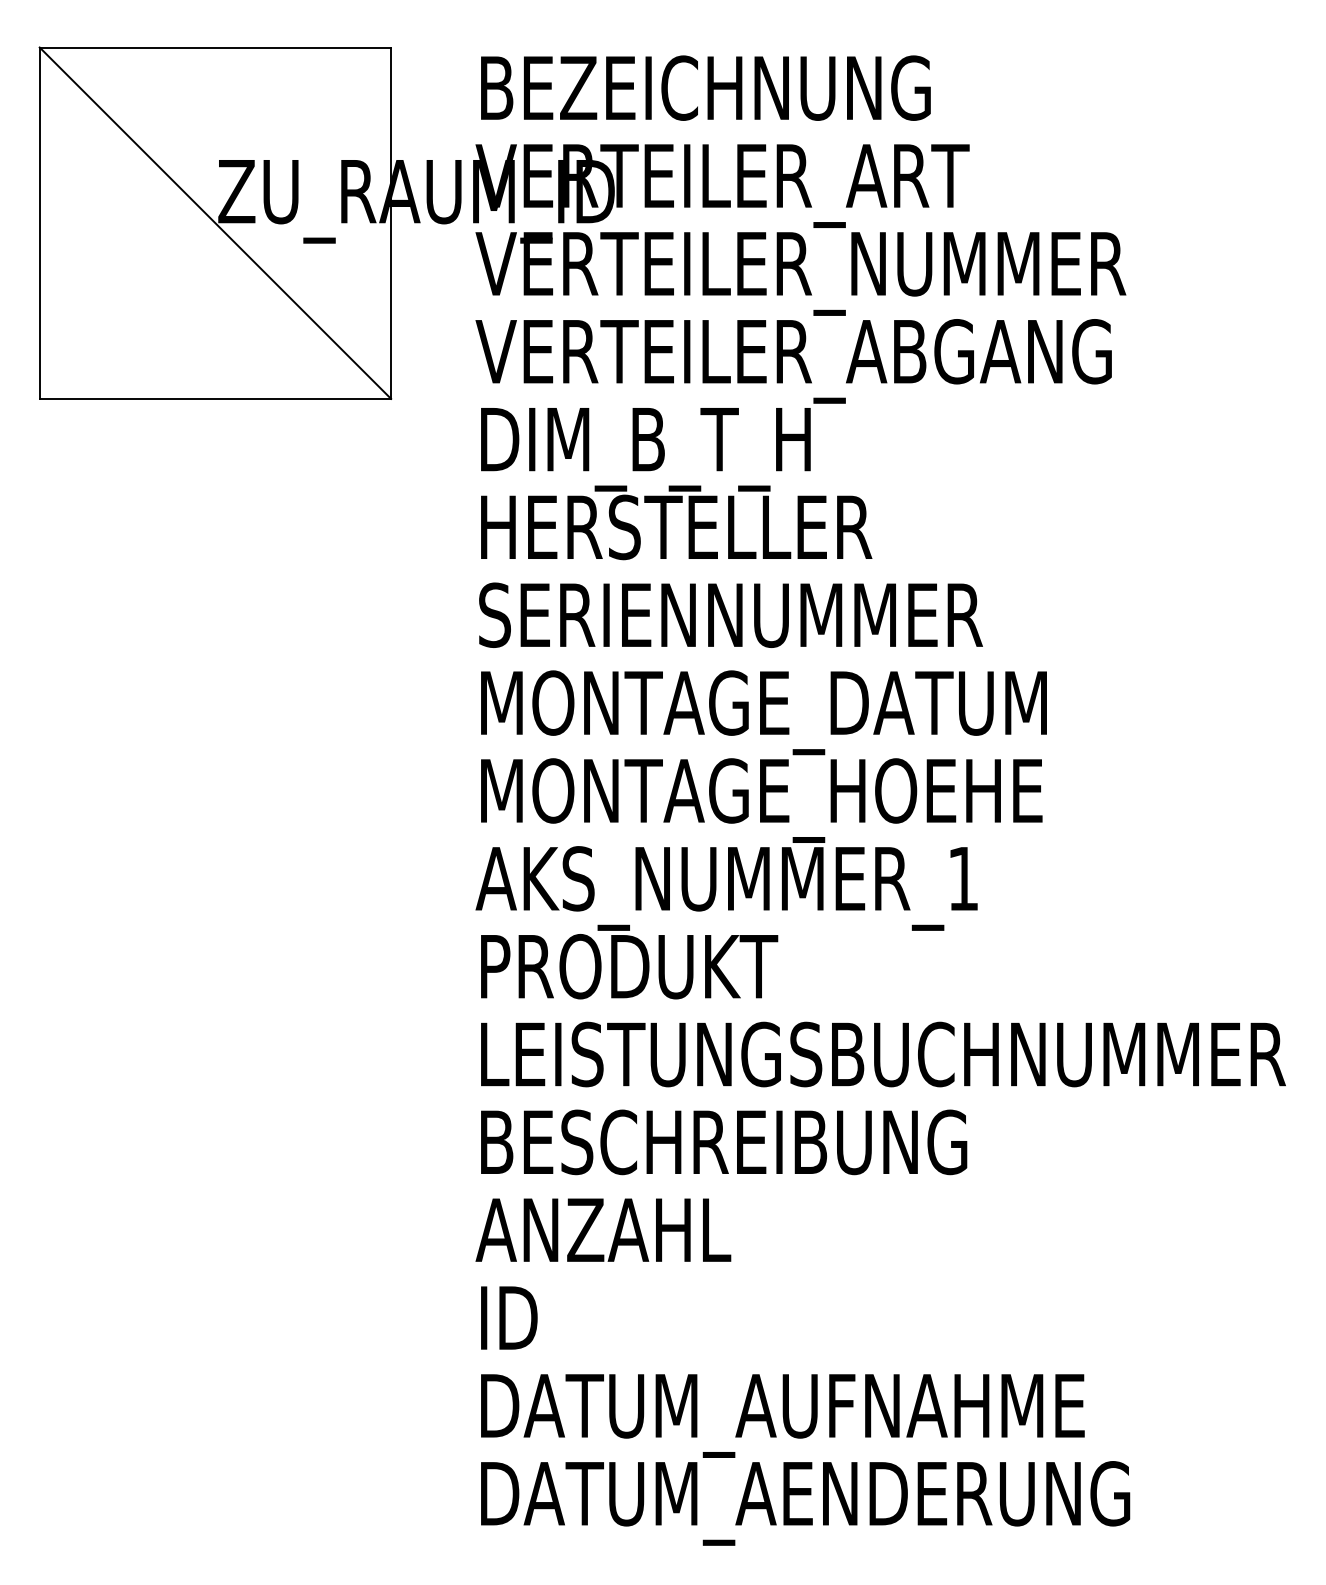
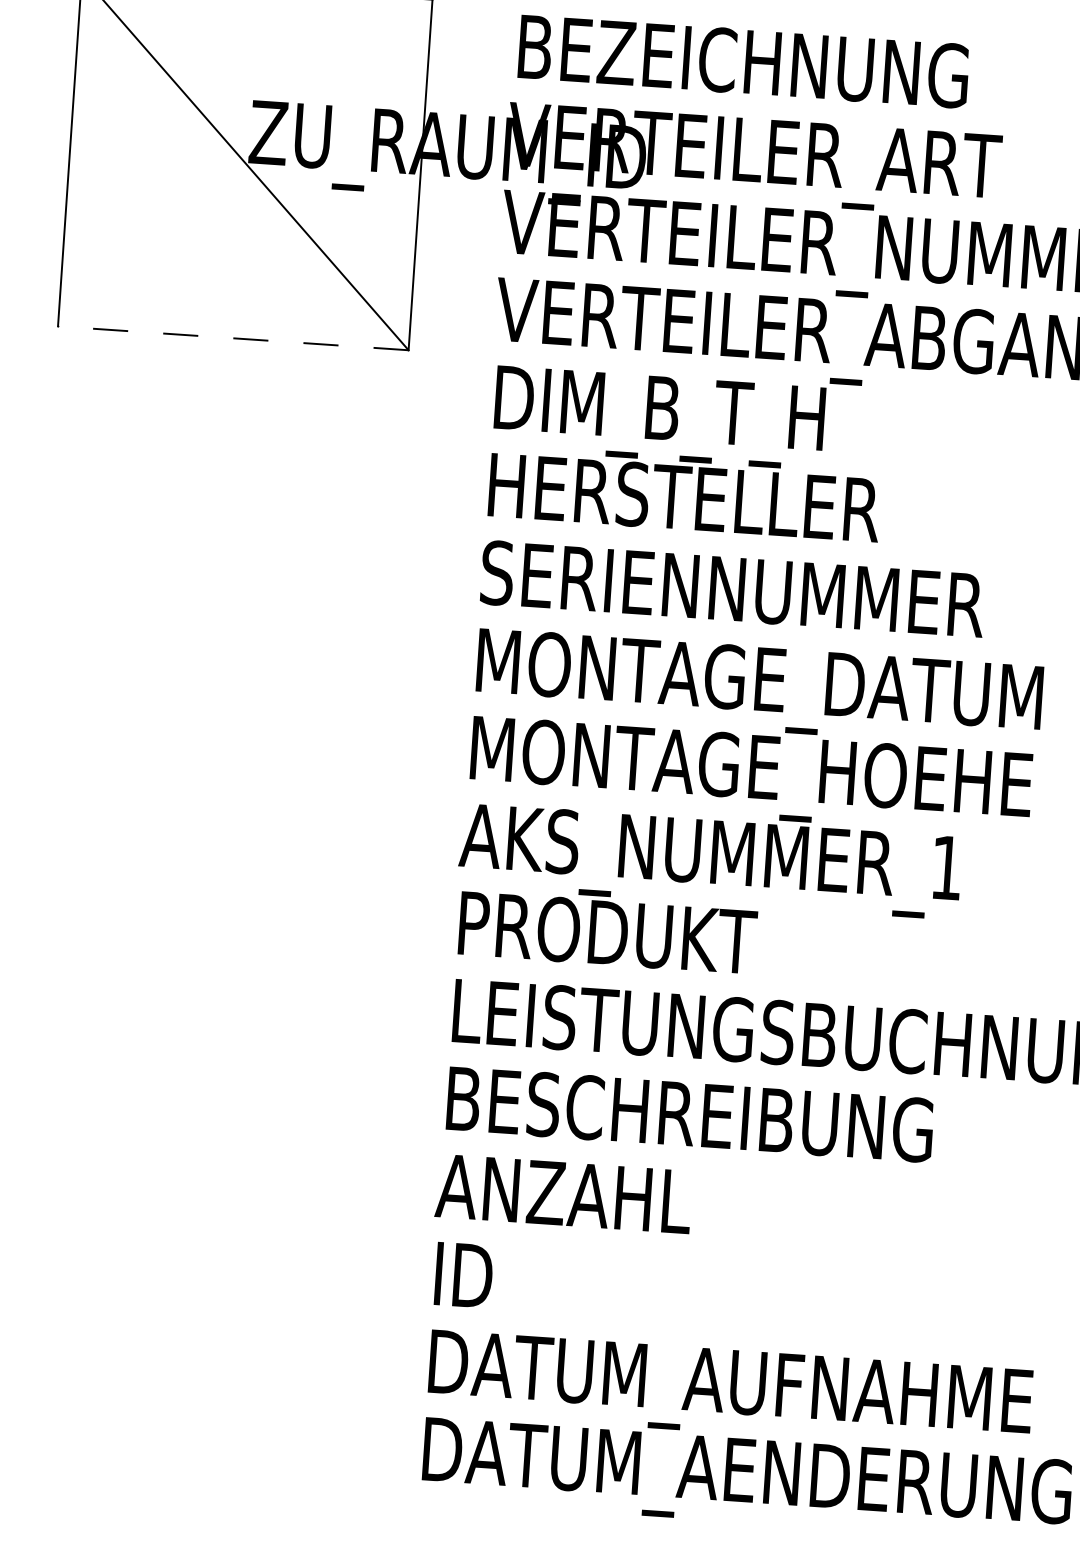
line: (215, 398) -> (233, 337), solid -> dashed

